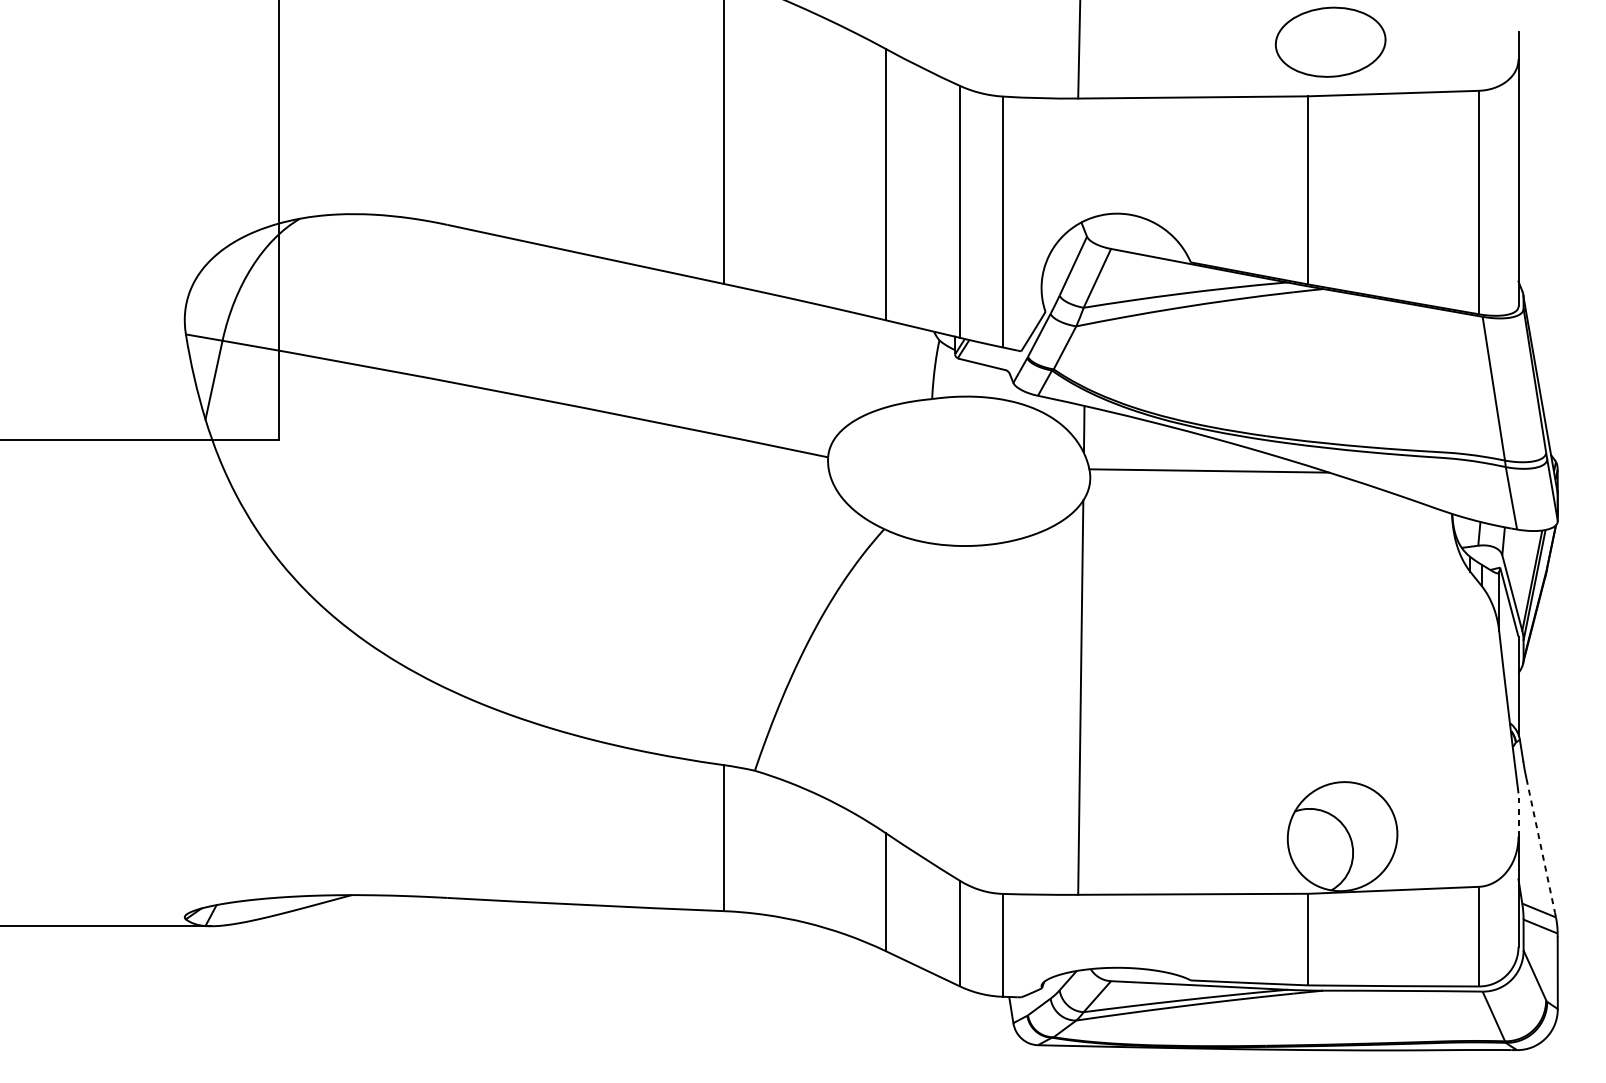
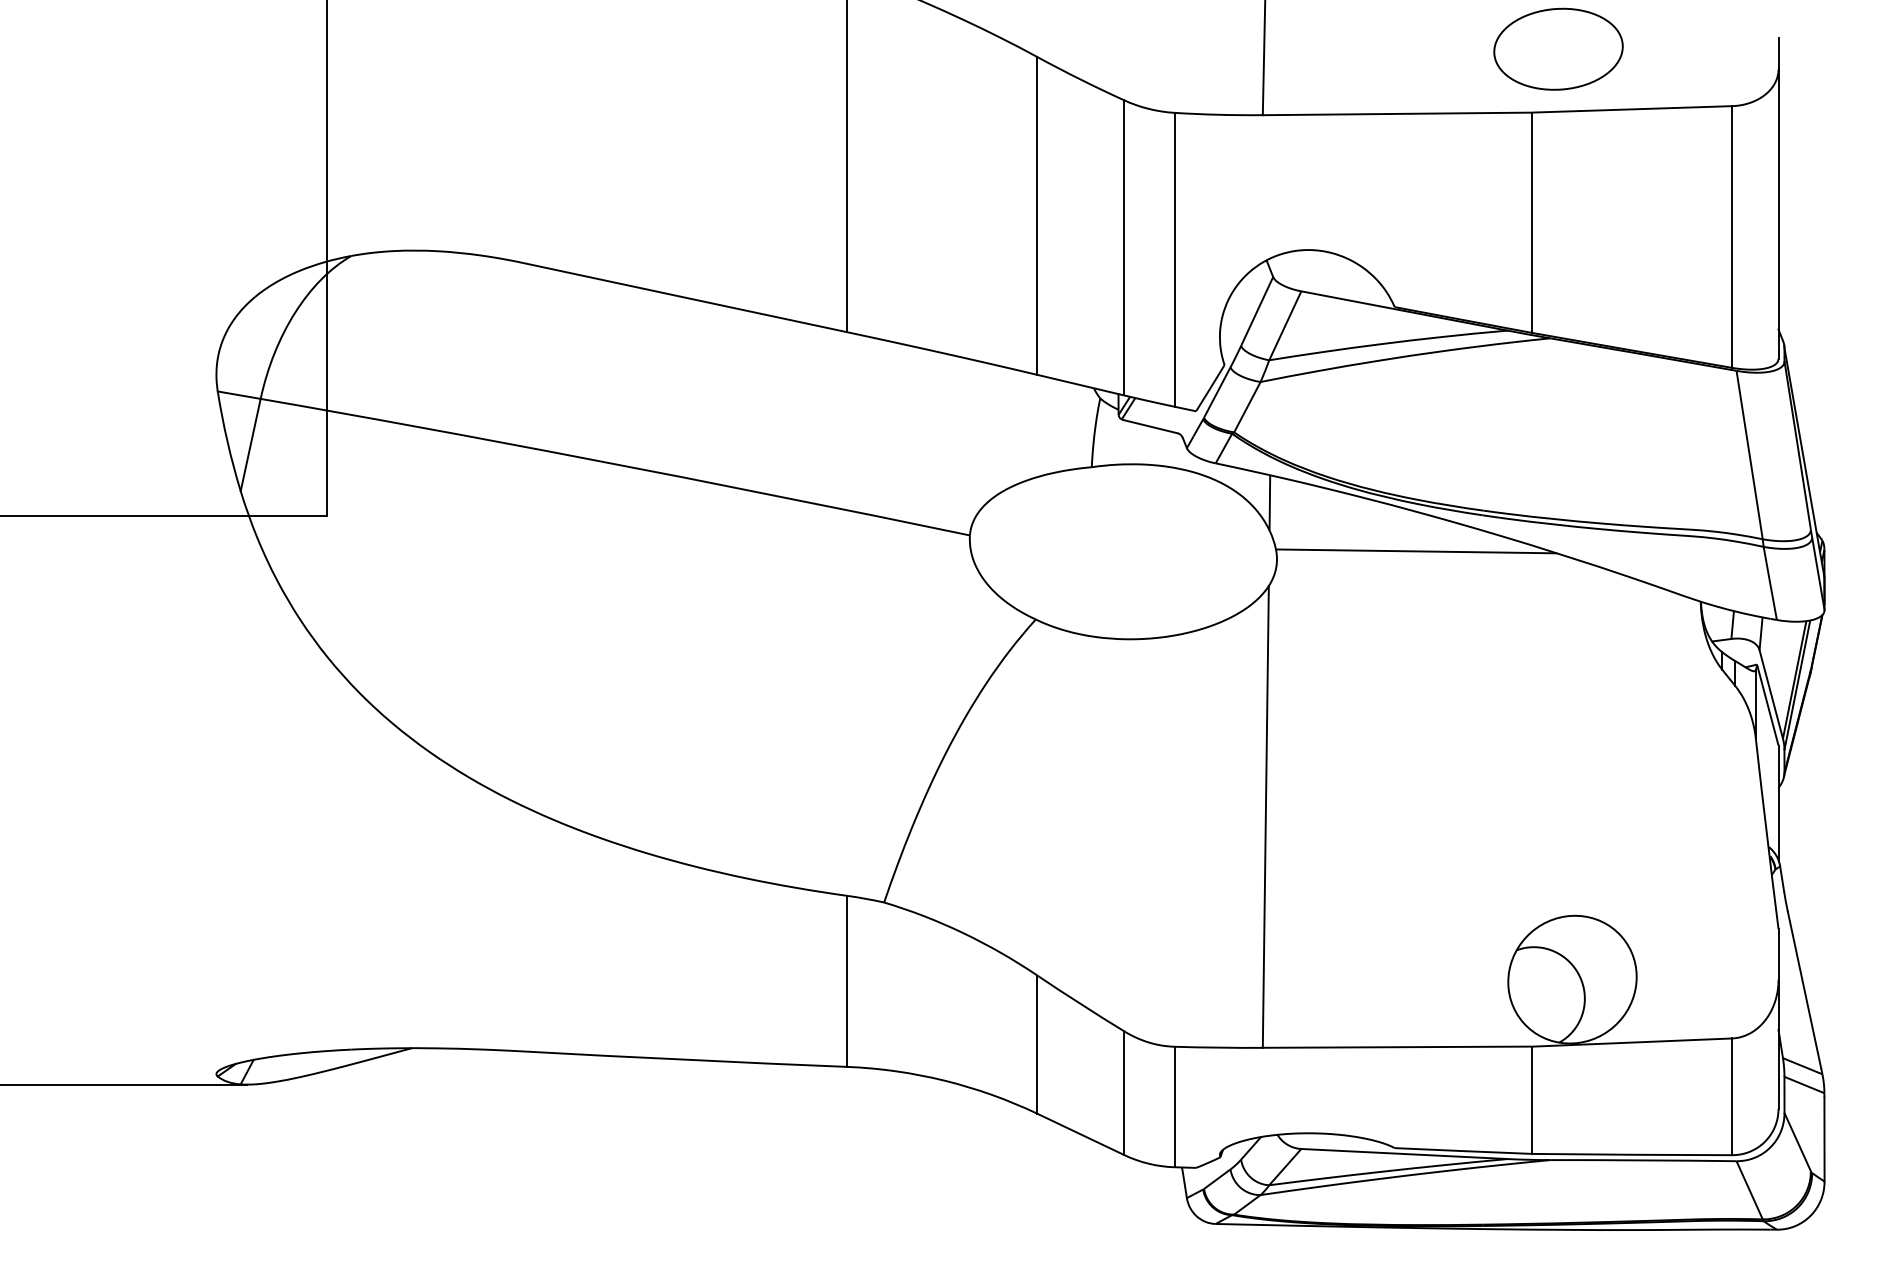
line: (1518, 814) -> (1778, 953), dashed -> solid
line: (1540, 845) -> (1804, 990), dashed -> solid

